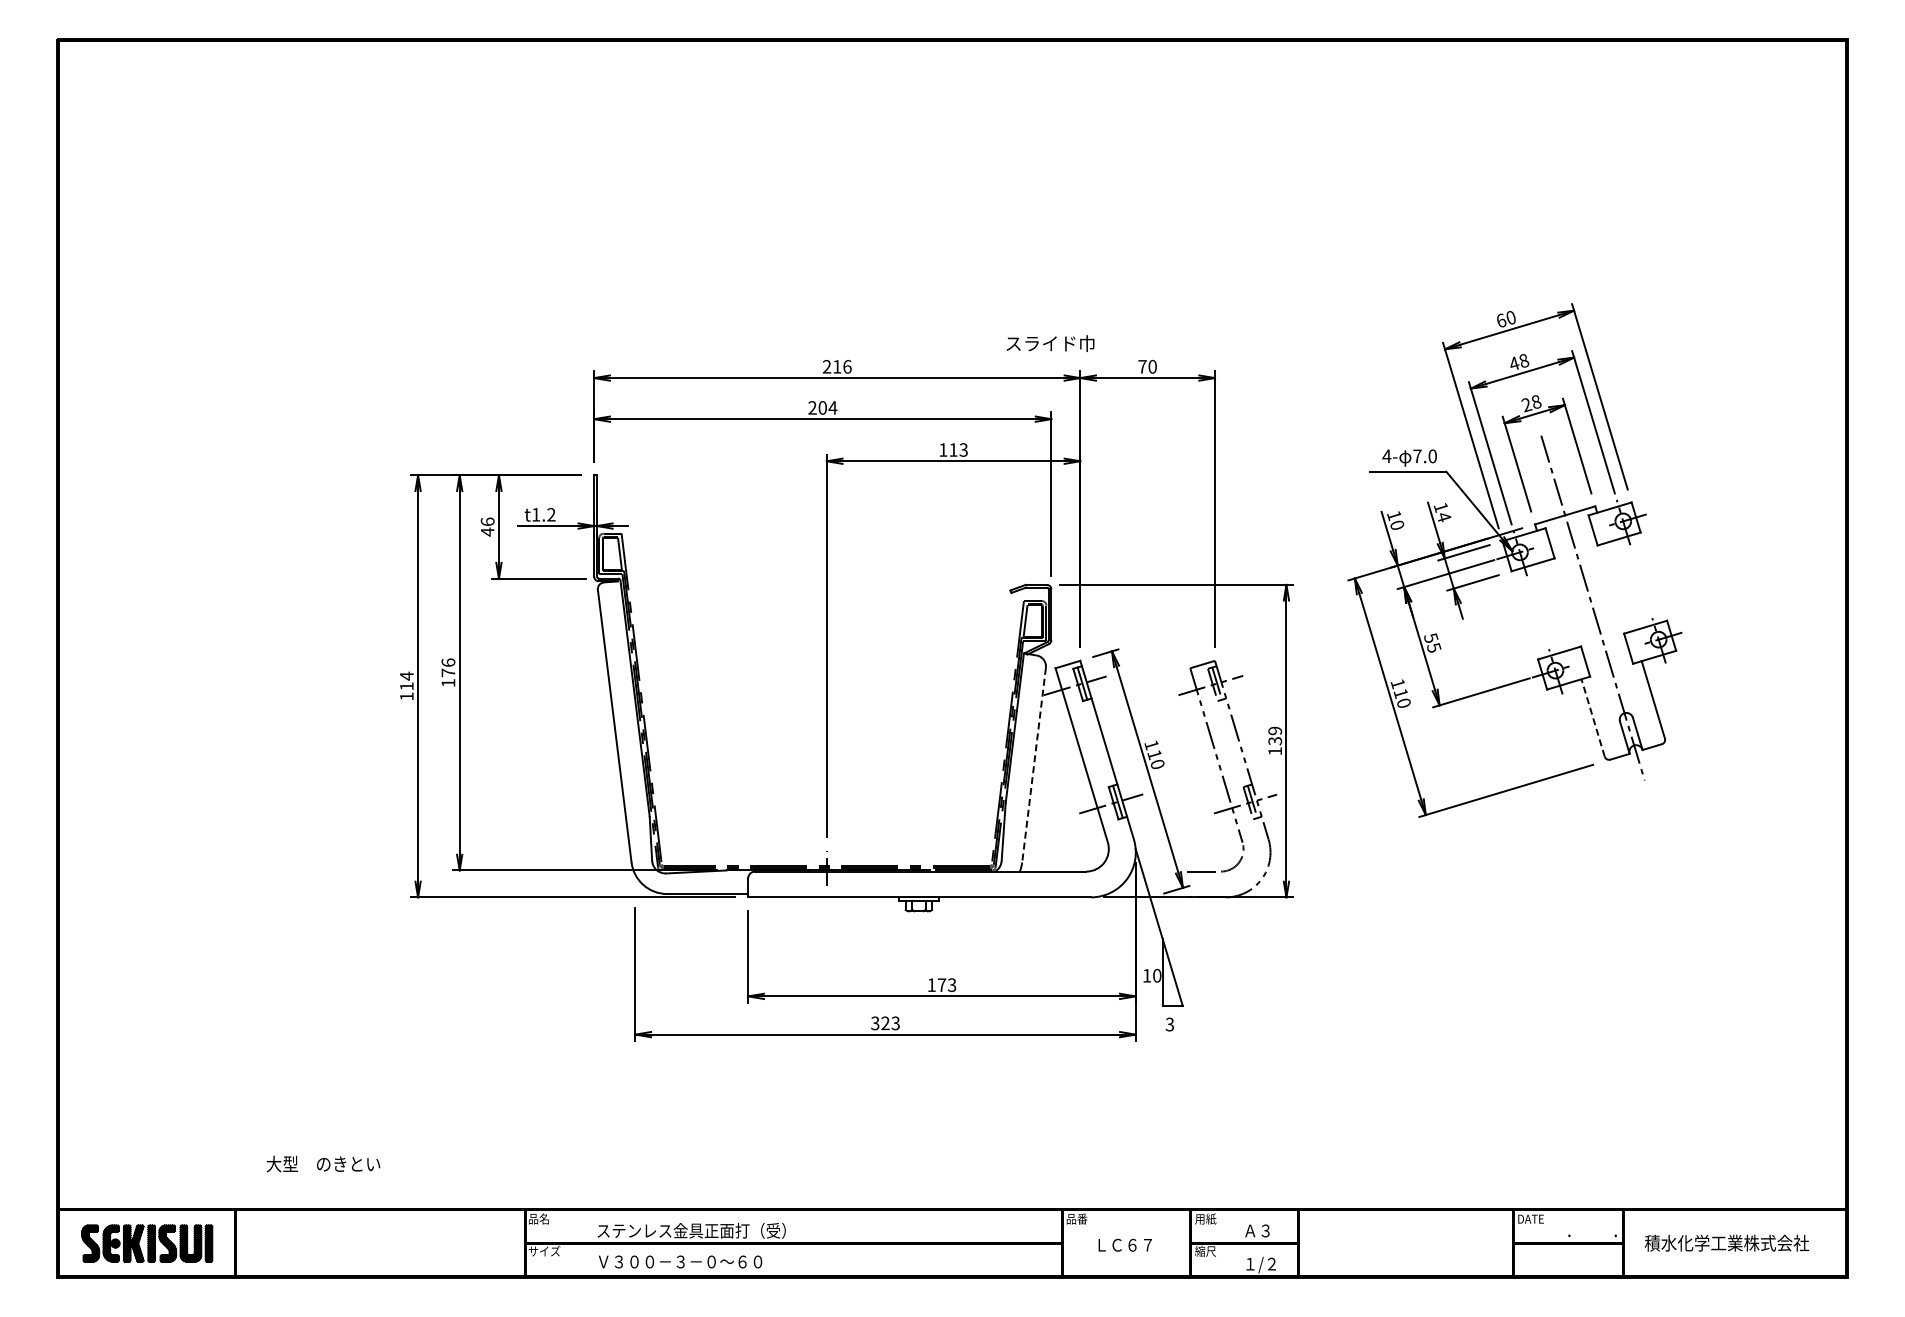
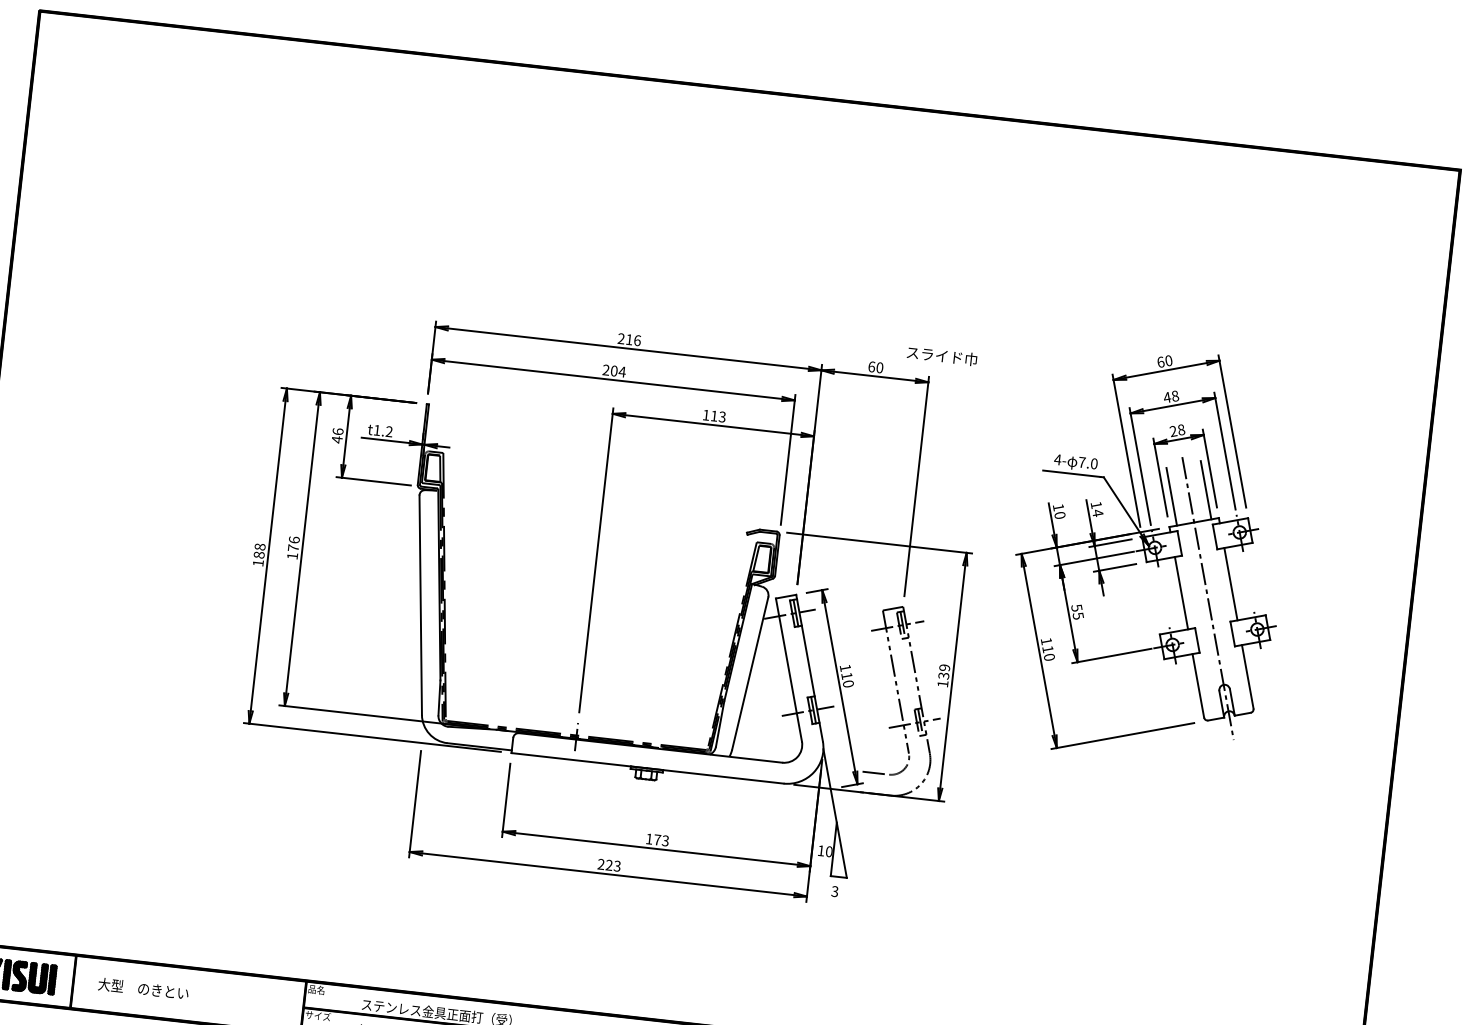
text: (1050, 343) -> (942, 356), moved
text: (1142, 366) -> (871, 366), 70 -> 60
line: (1575, 473) -> (1206, 490), added
line: (1533, 486) -> (1171, 496), added
line: (1619, 586) -> (1230, 583), added
line: (1559, 604) -> (1181, 592), added
text: (406, 680) -> (259, 550), 114 -> 188
line: (1592, 717) -> (1197, 685), dashed -> solid
line: (1034, 765) -> (750, 673), dashed -> solid
text: (875, 1023) -> (601, 864), 323 -> 223
text: (323, 1163) -> (143, 988), moved

